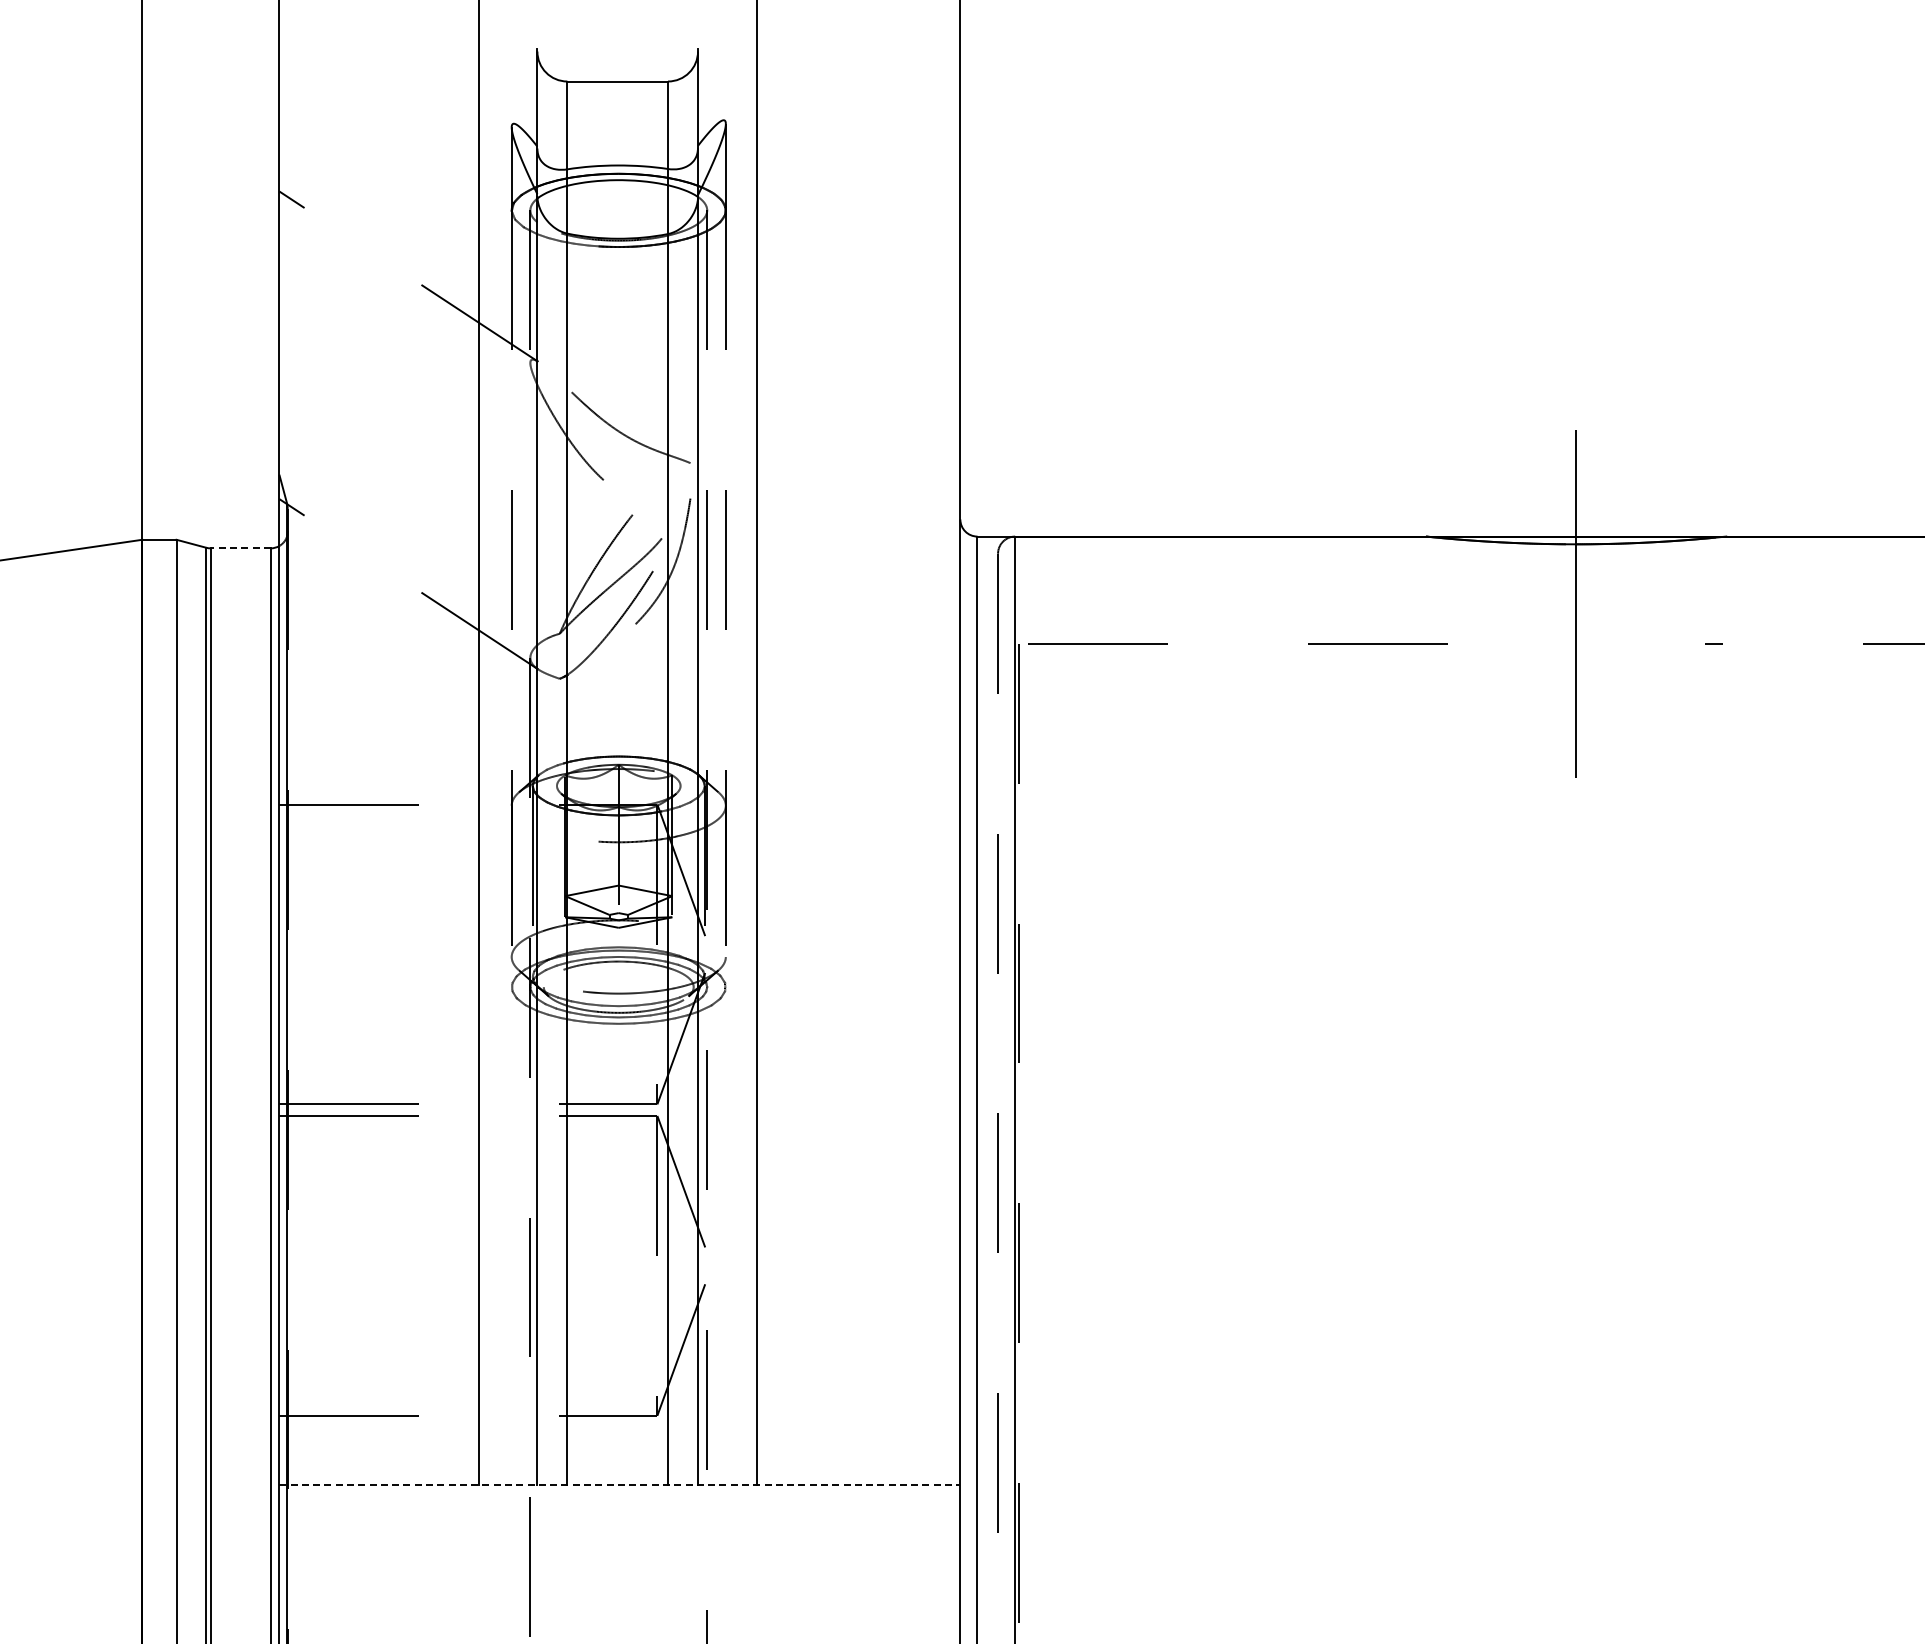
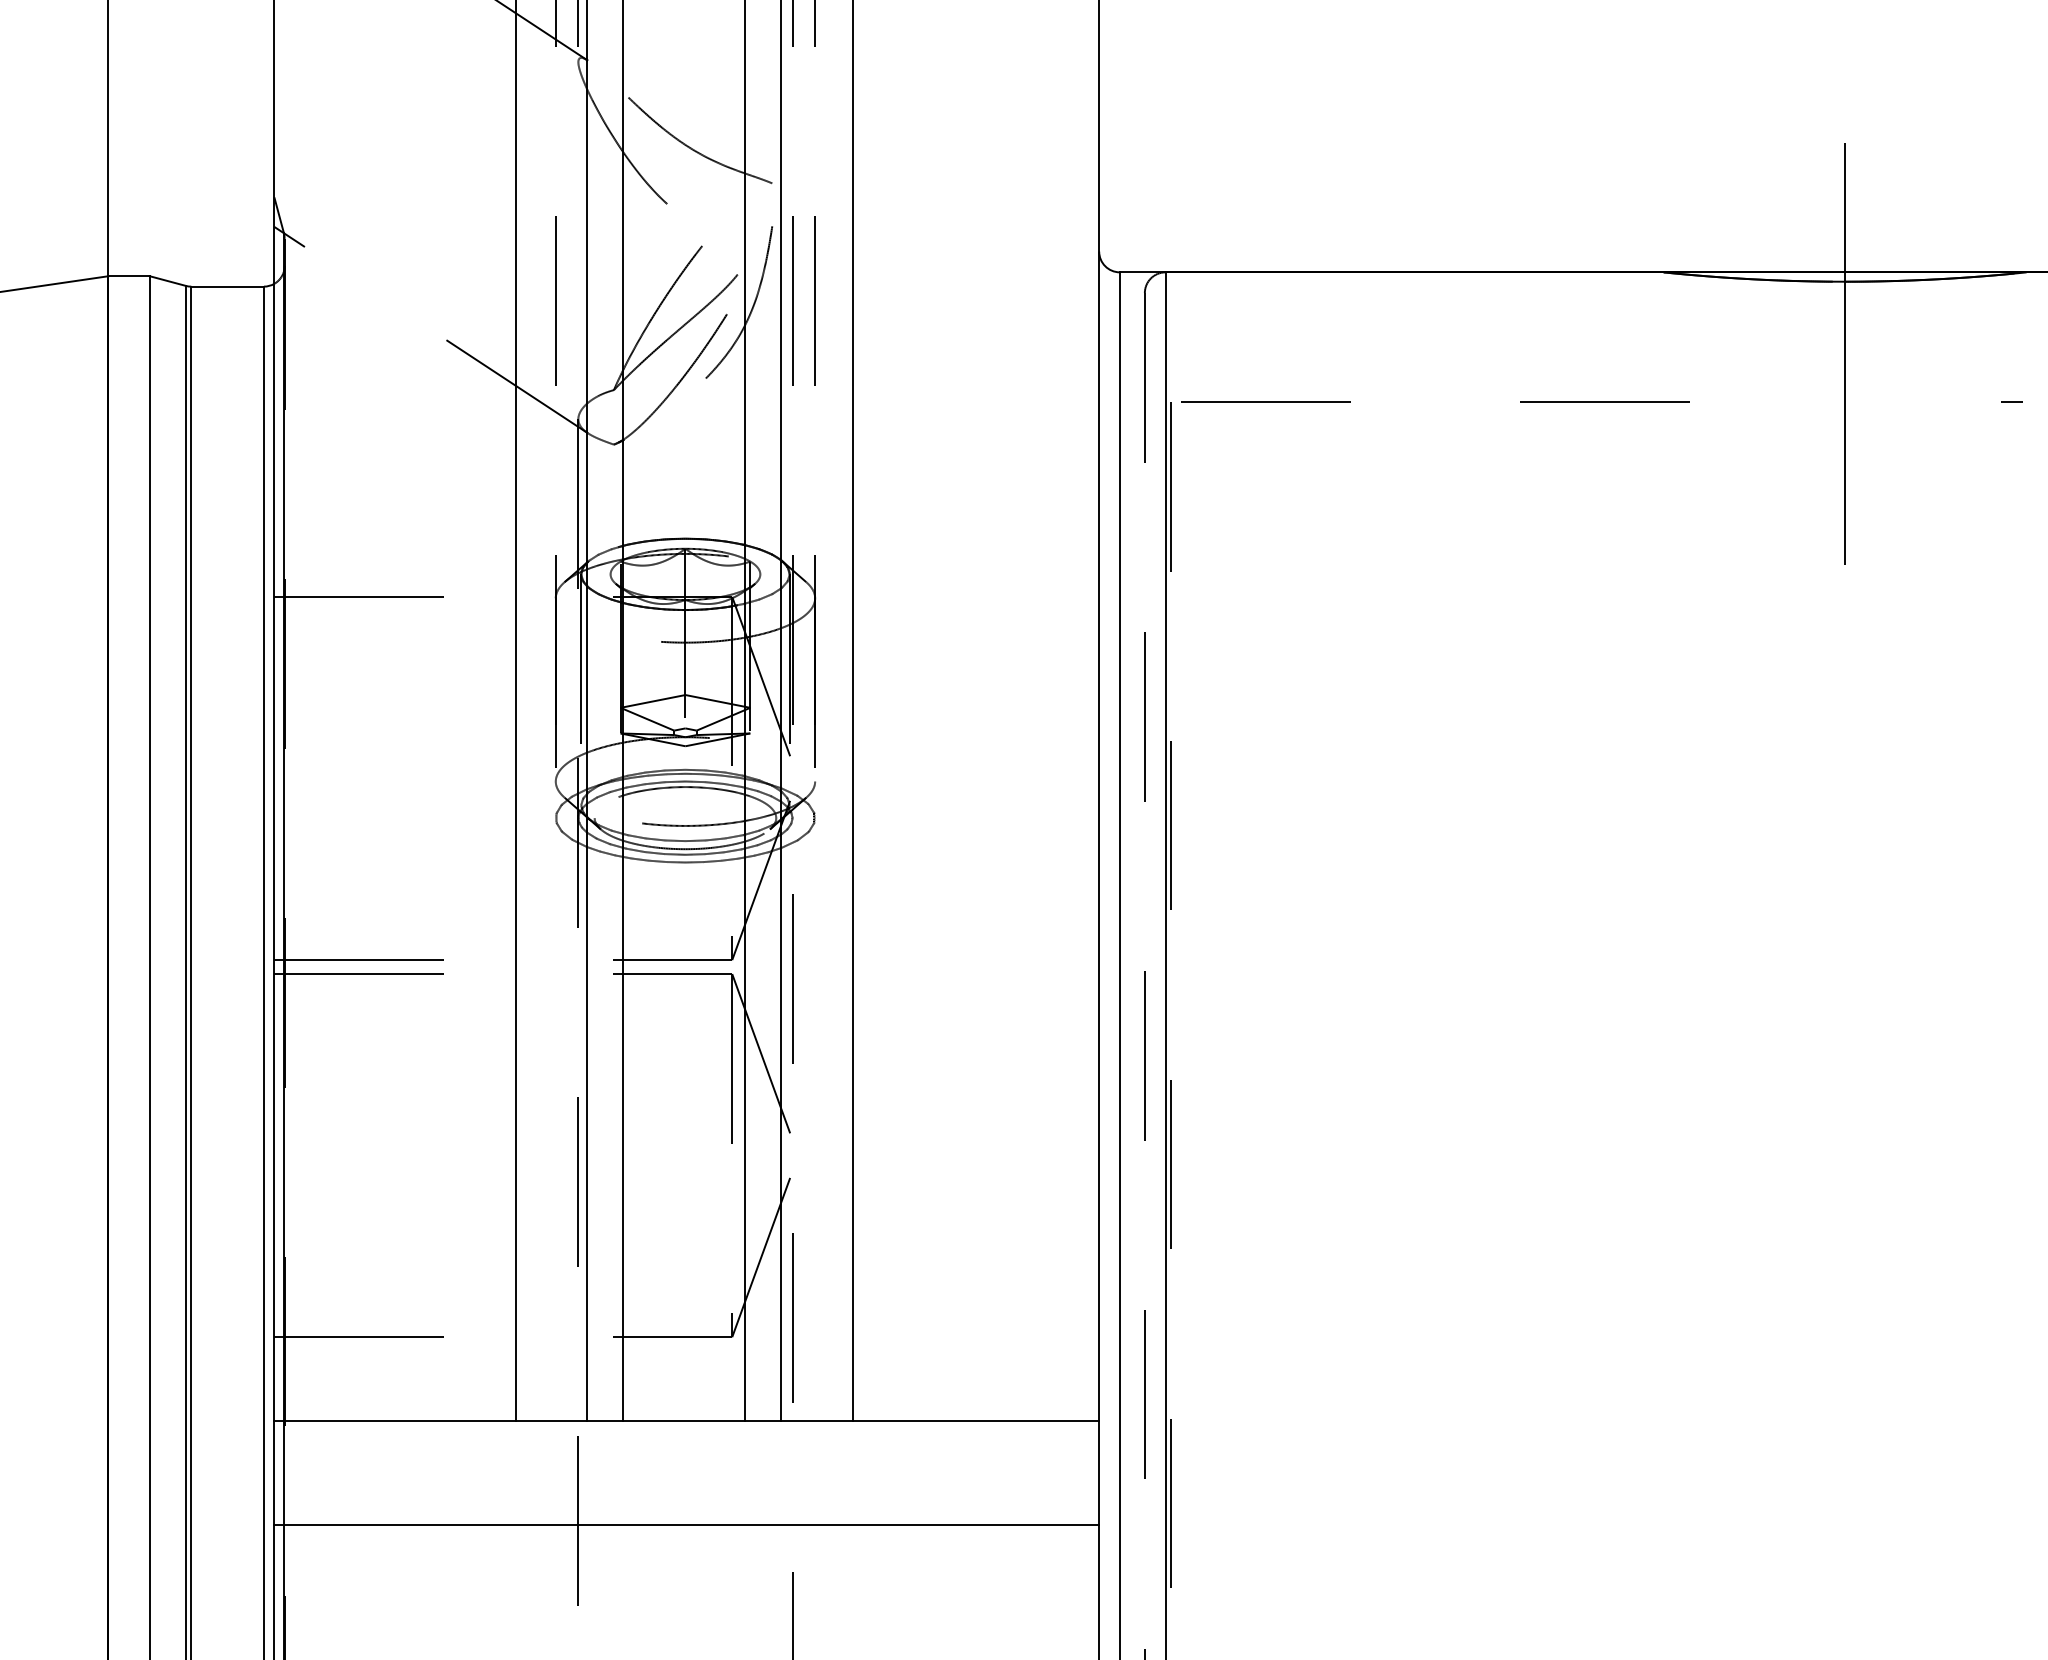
line: (240, 548) -> (227, 286), dashed -> solid
line: (619, 1485) -> (686, 1421), dashed -> solid
line: (619, 1570) -> (686, 1524), added

